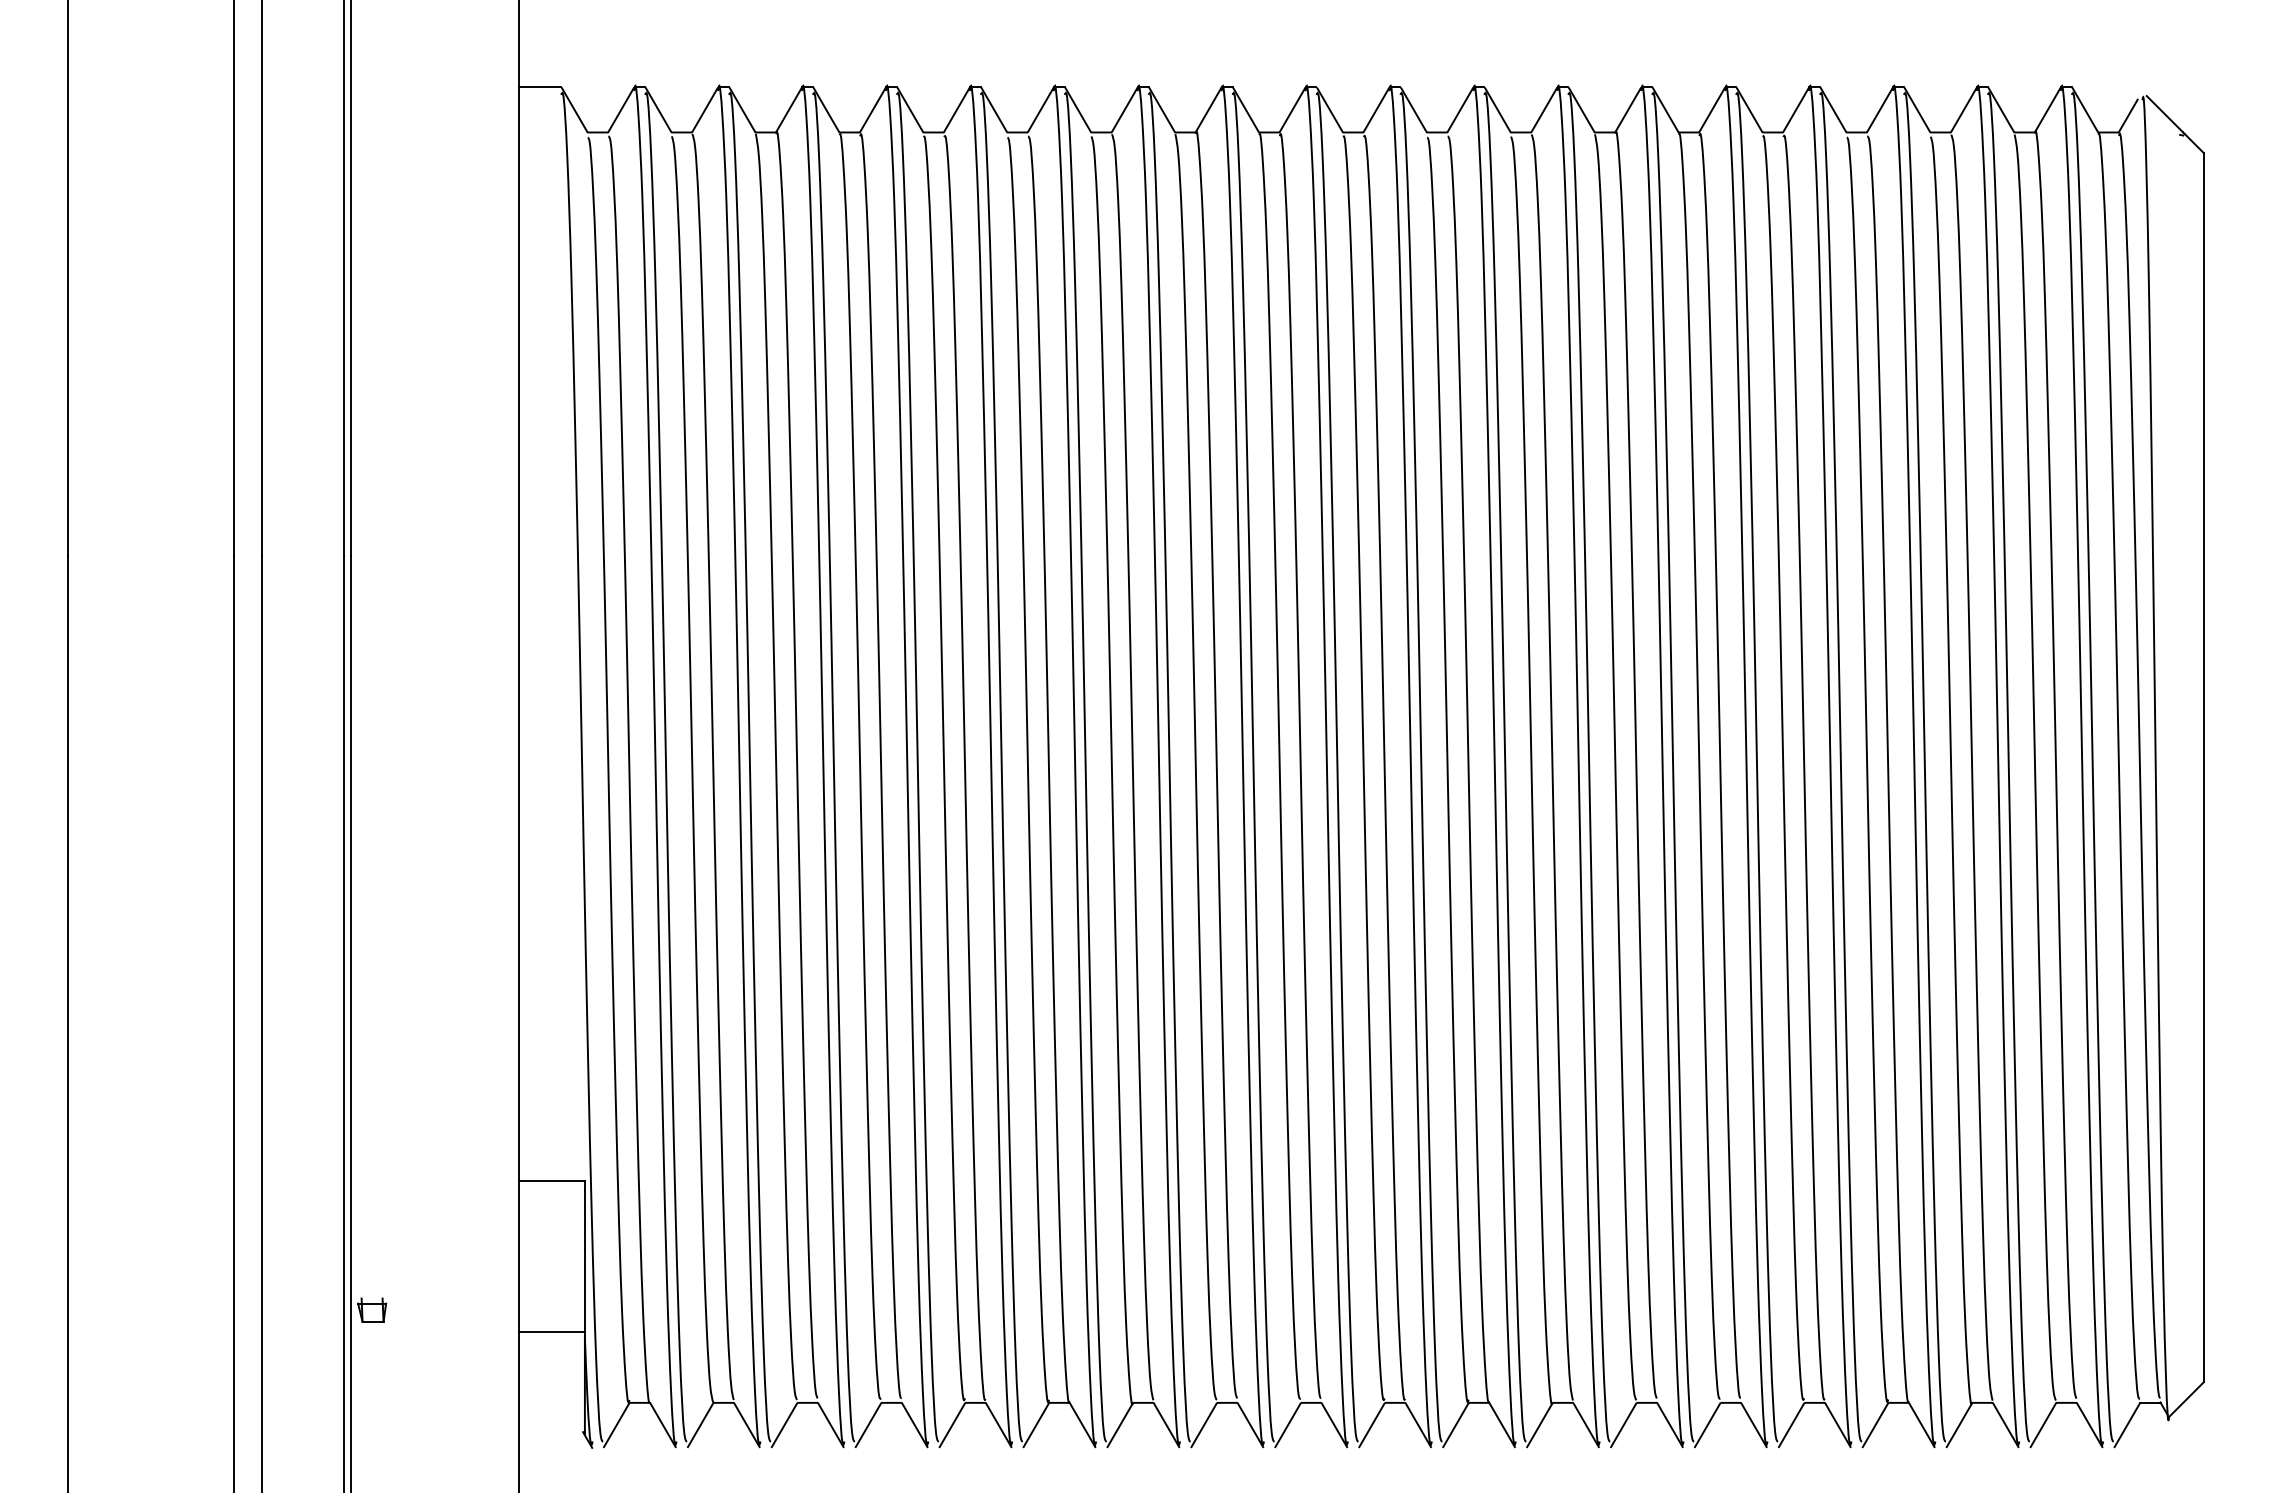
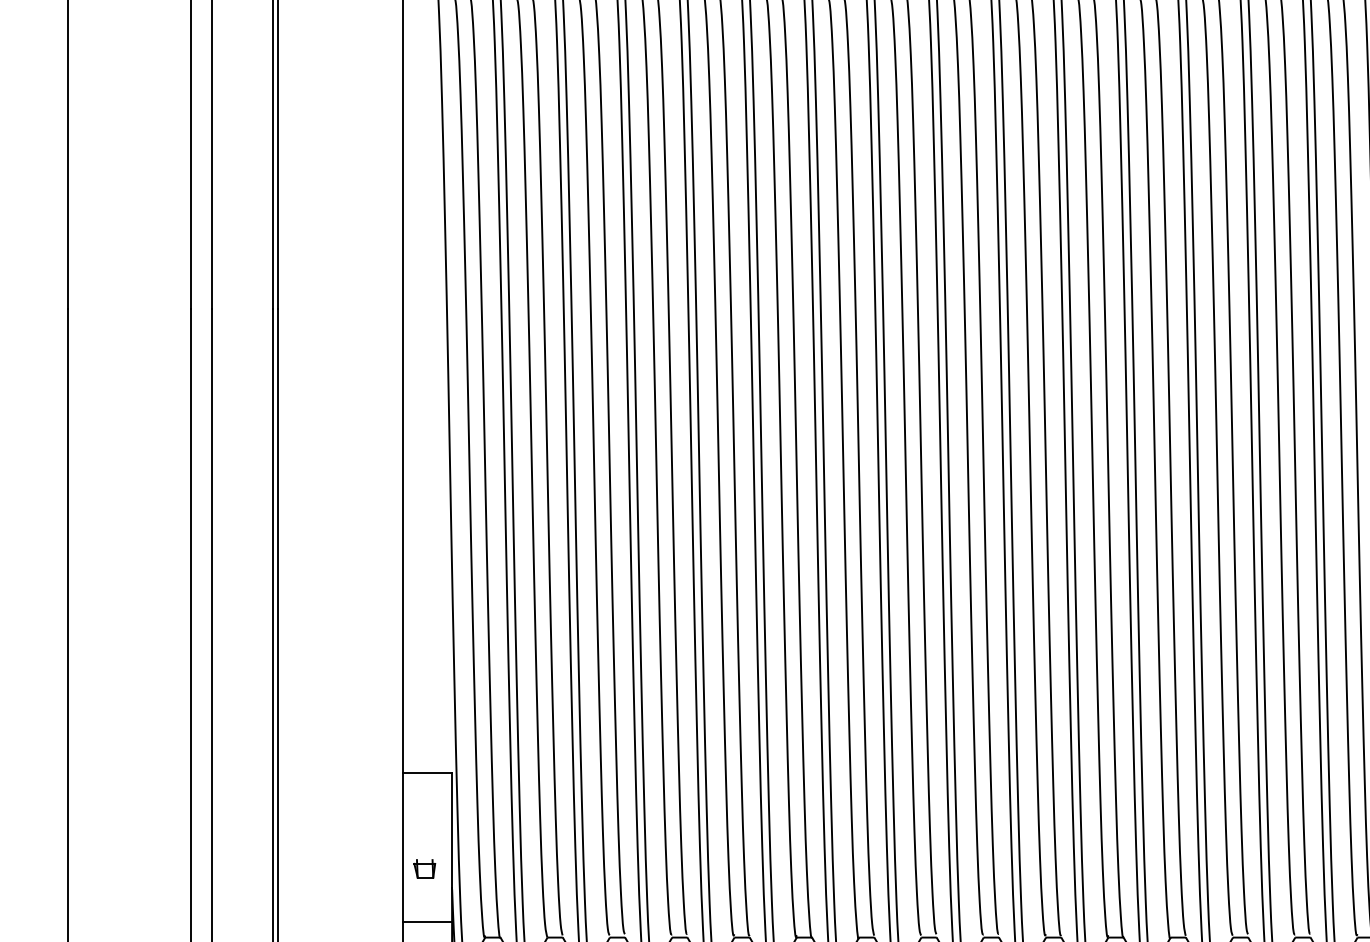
part: (372, 1309) -> (425, 868), moved
line: (551, 1332) -> (427, 922), moved

